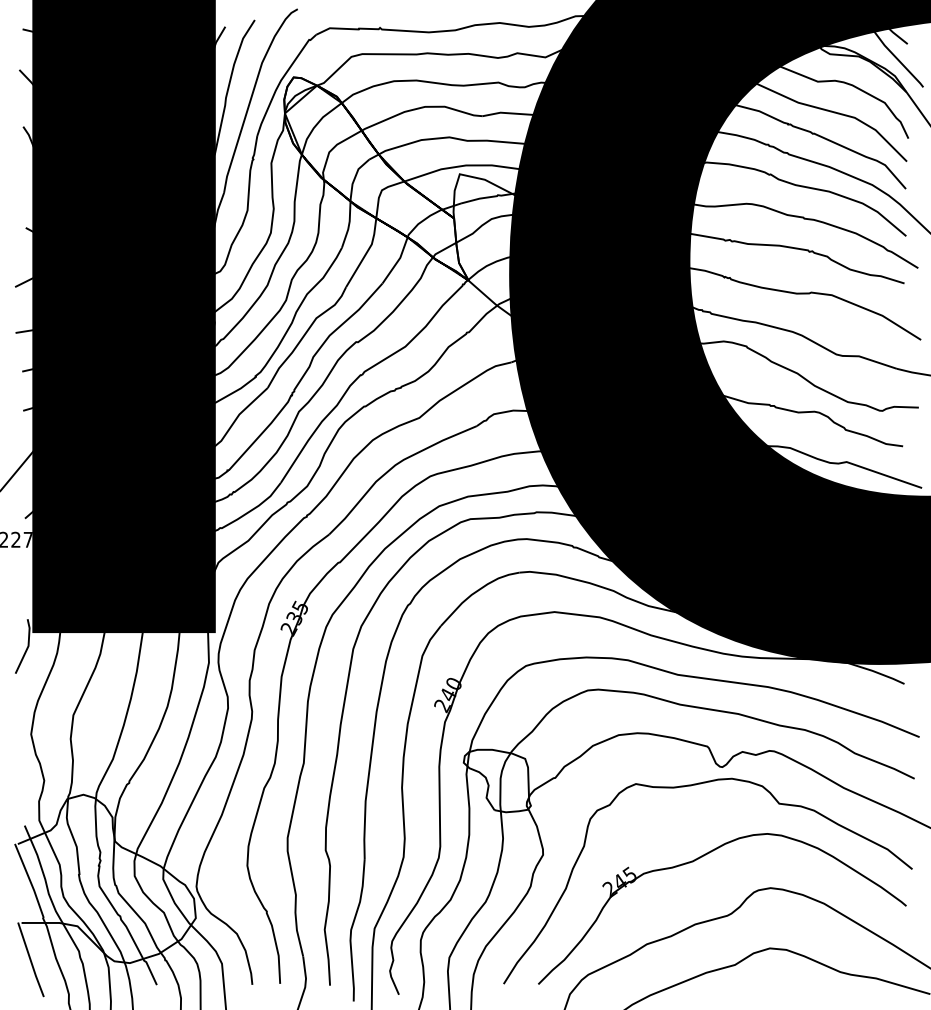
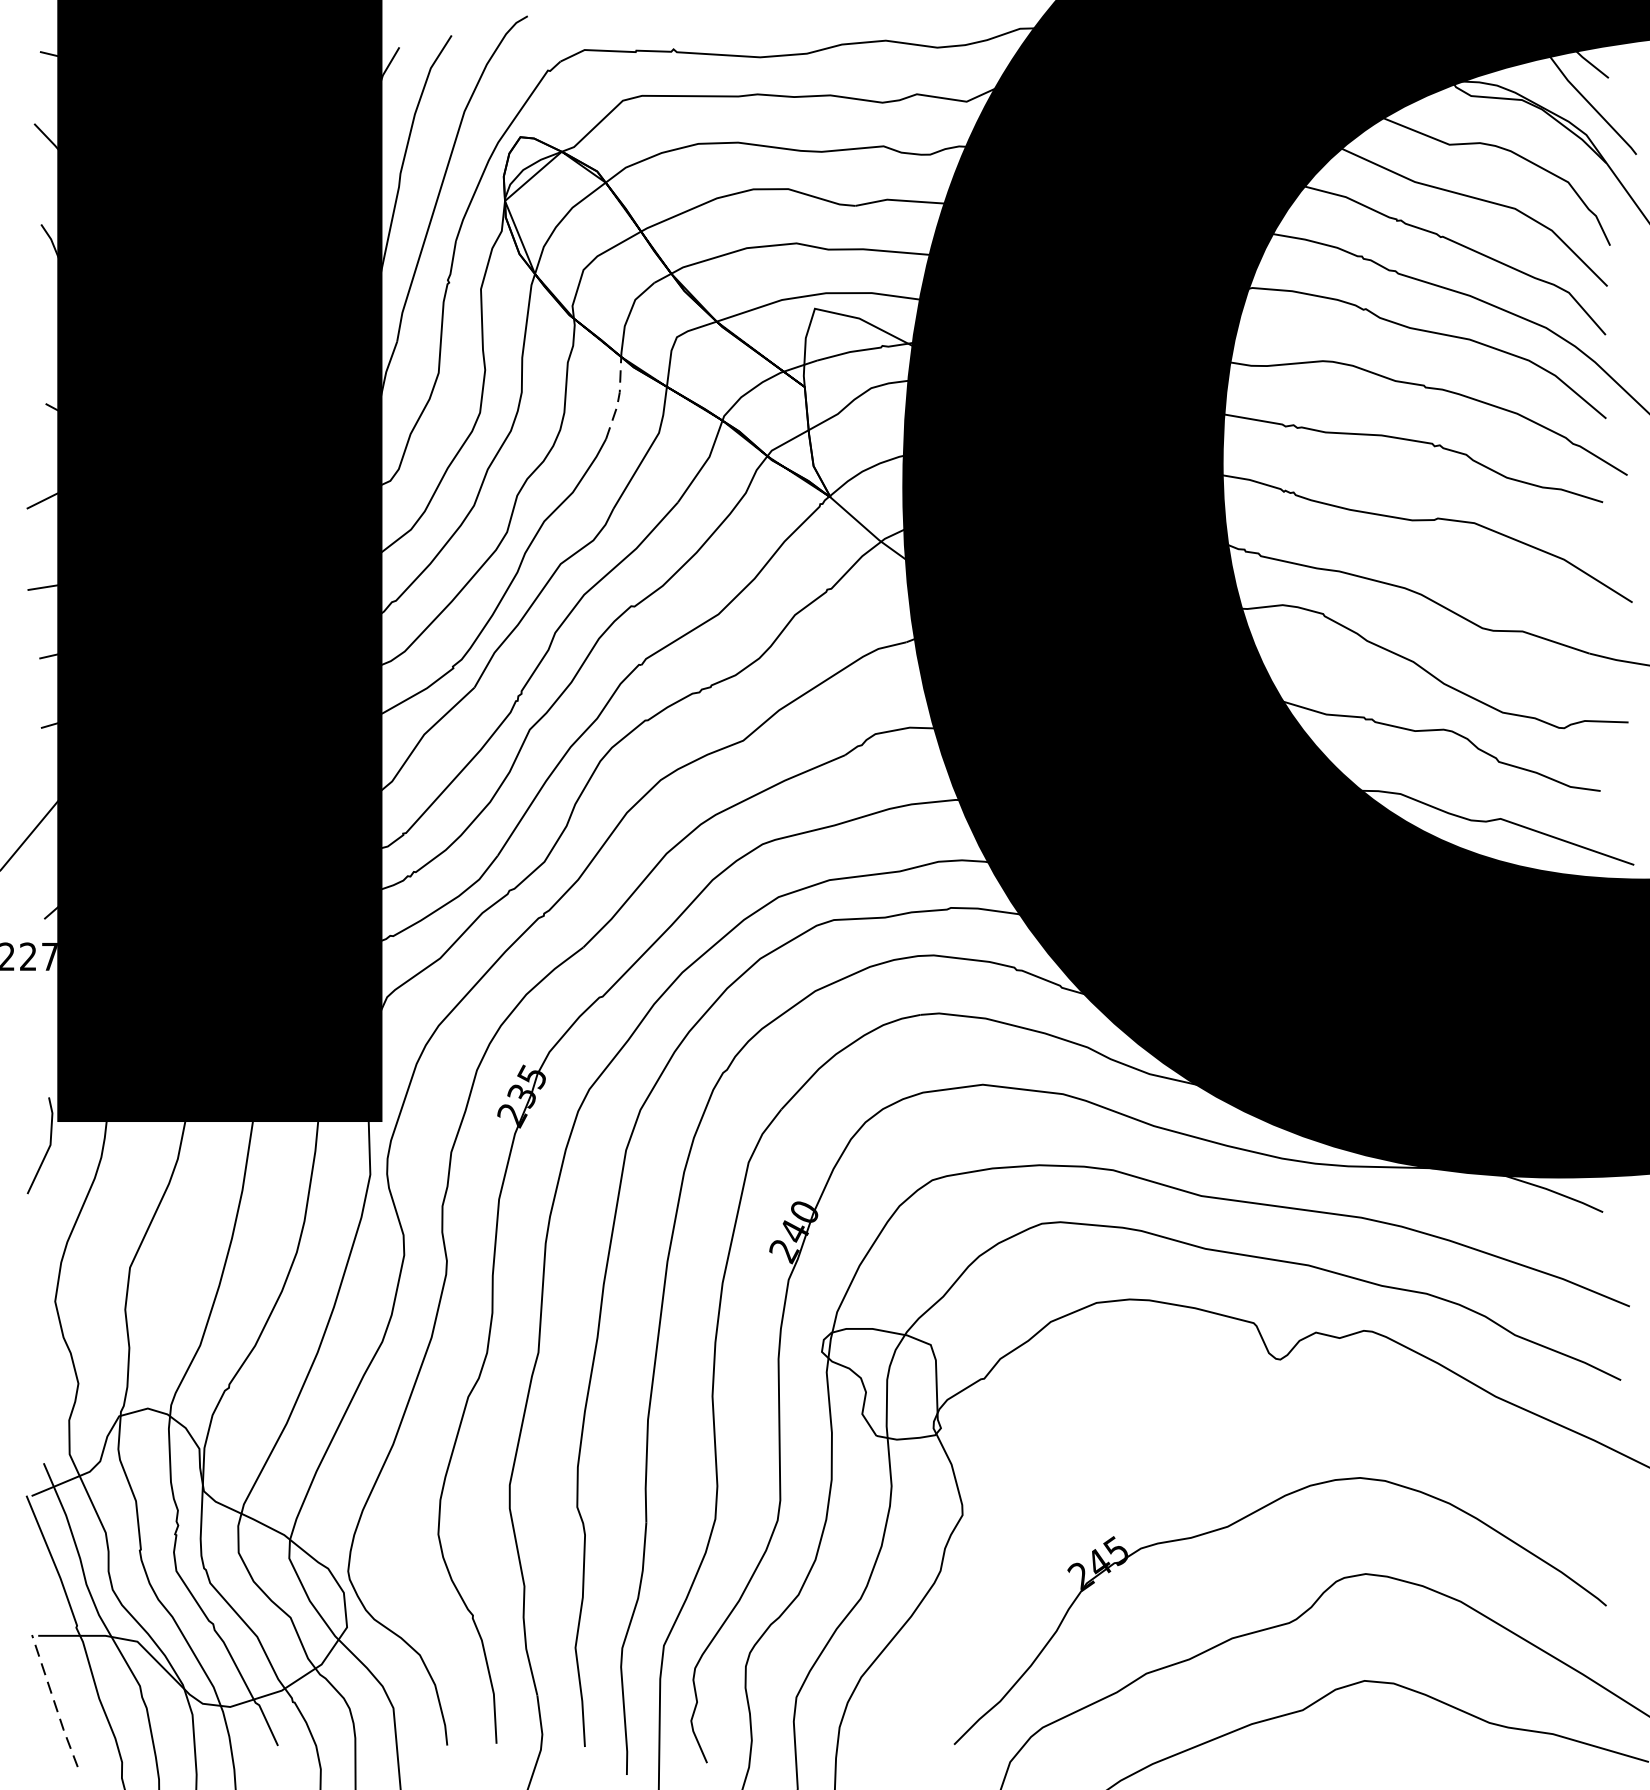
line: (349, 225) -> (619, 399), solid -> dashed
curve: (691, 786) -> (1225, 1393), removed
line: (30, 960) -> (54, 1702), solid -> dashed

